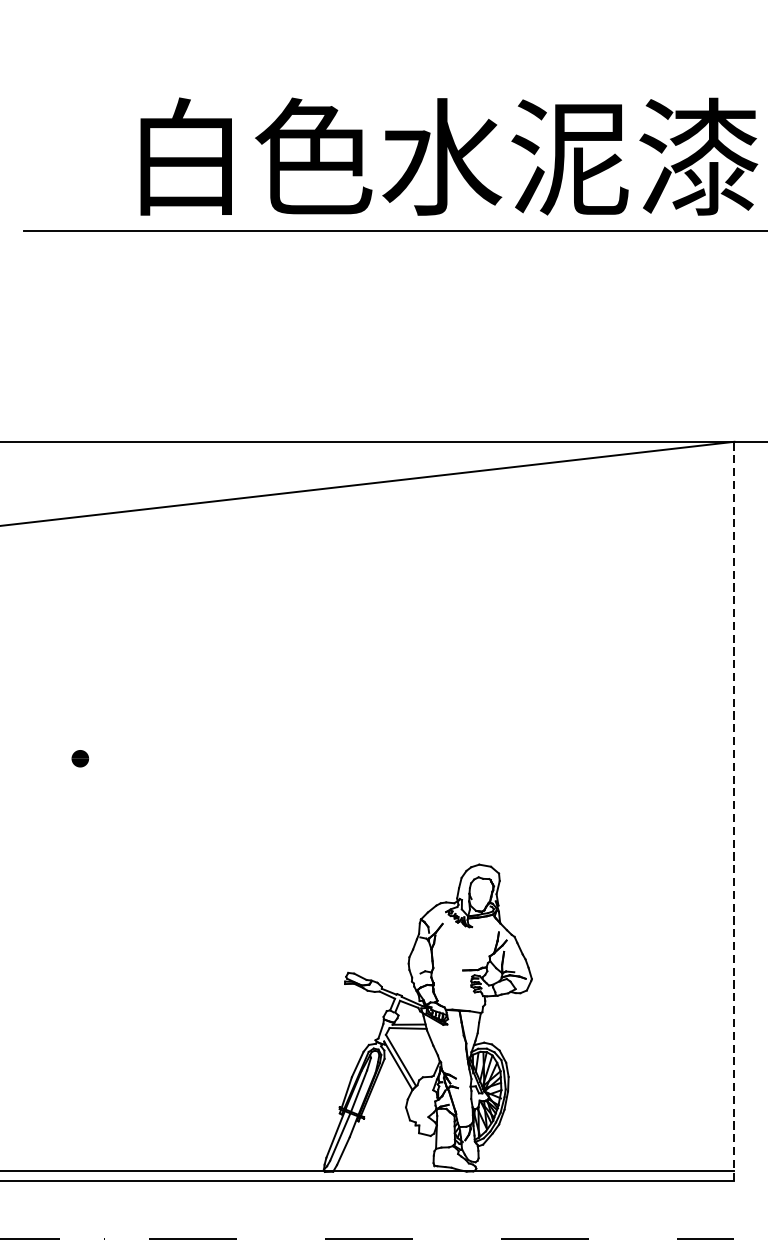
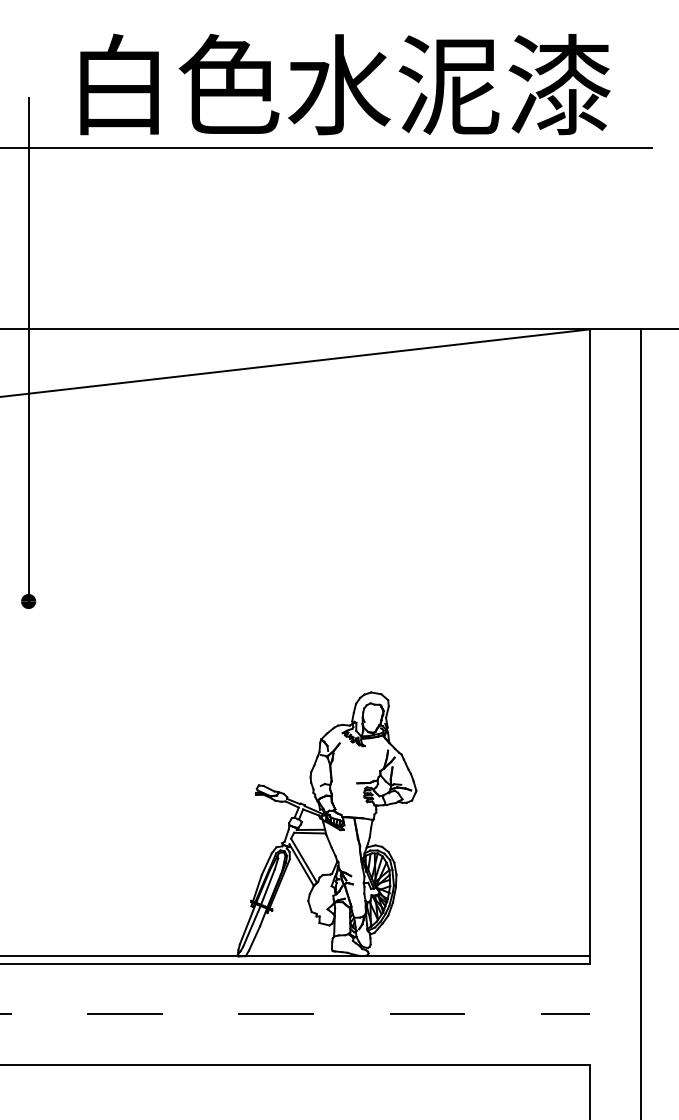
line: (80, 465) -> (28, 349), added
line: (734, 811) -> (590, 646), dashed -> solid

